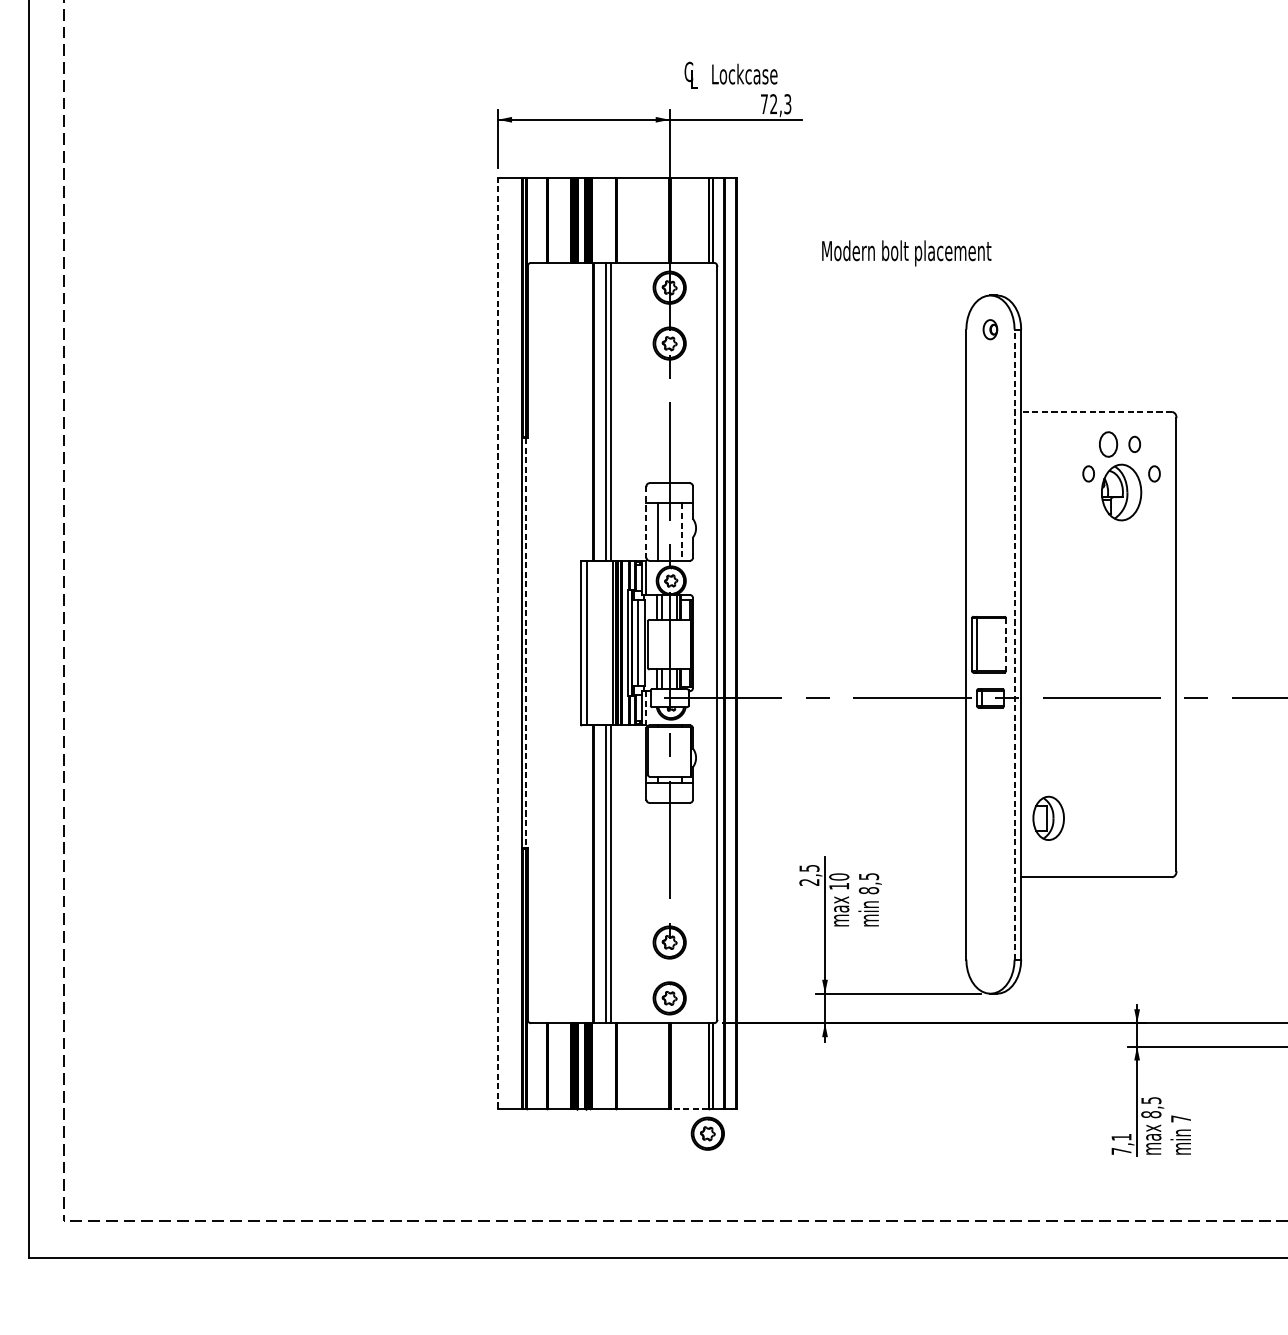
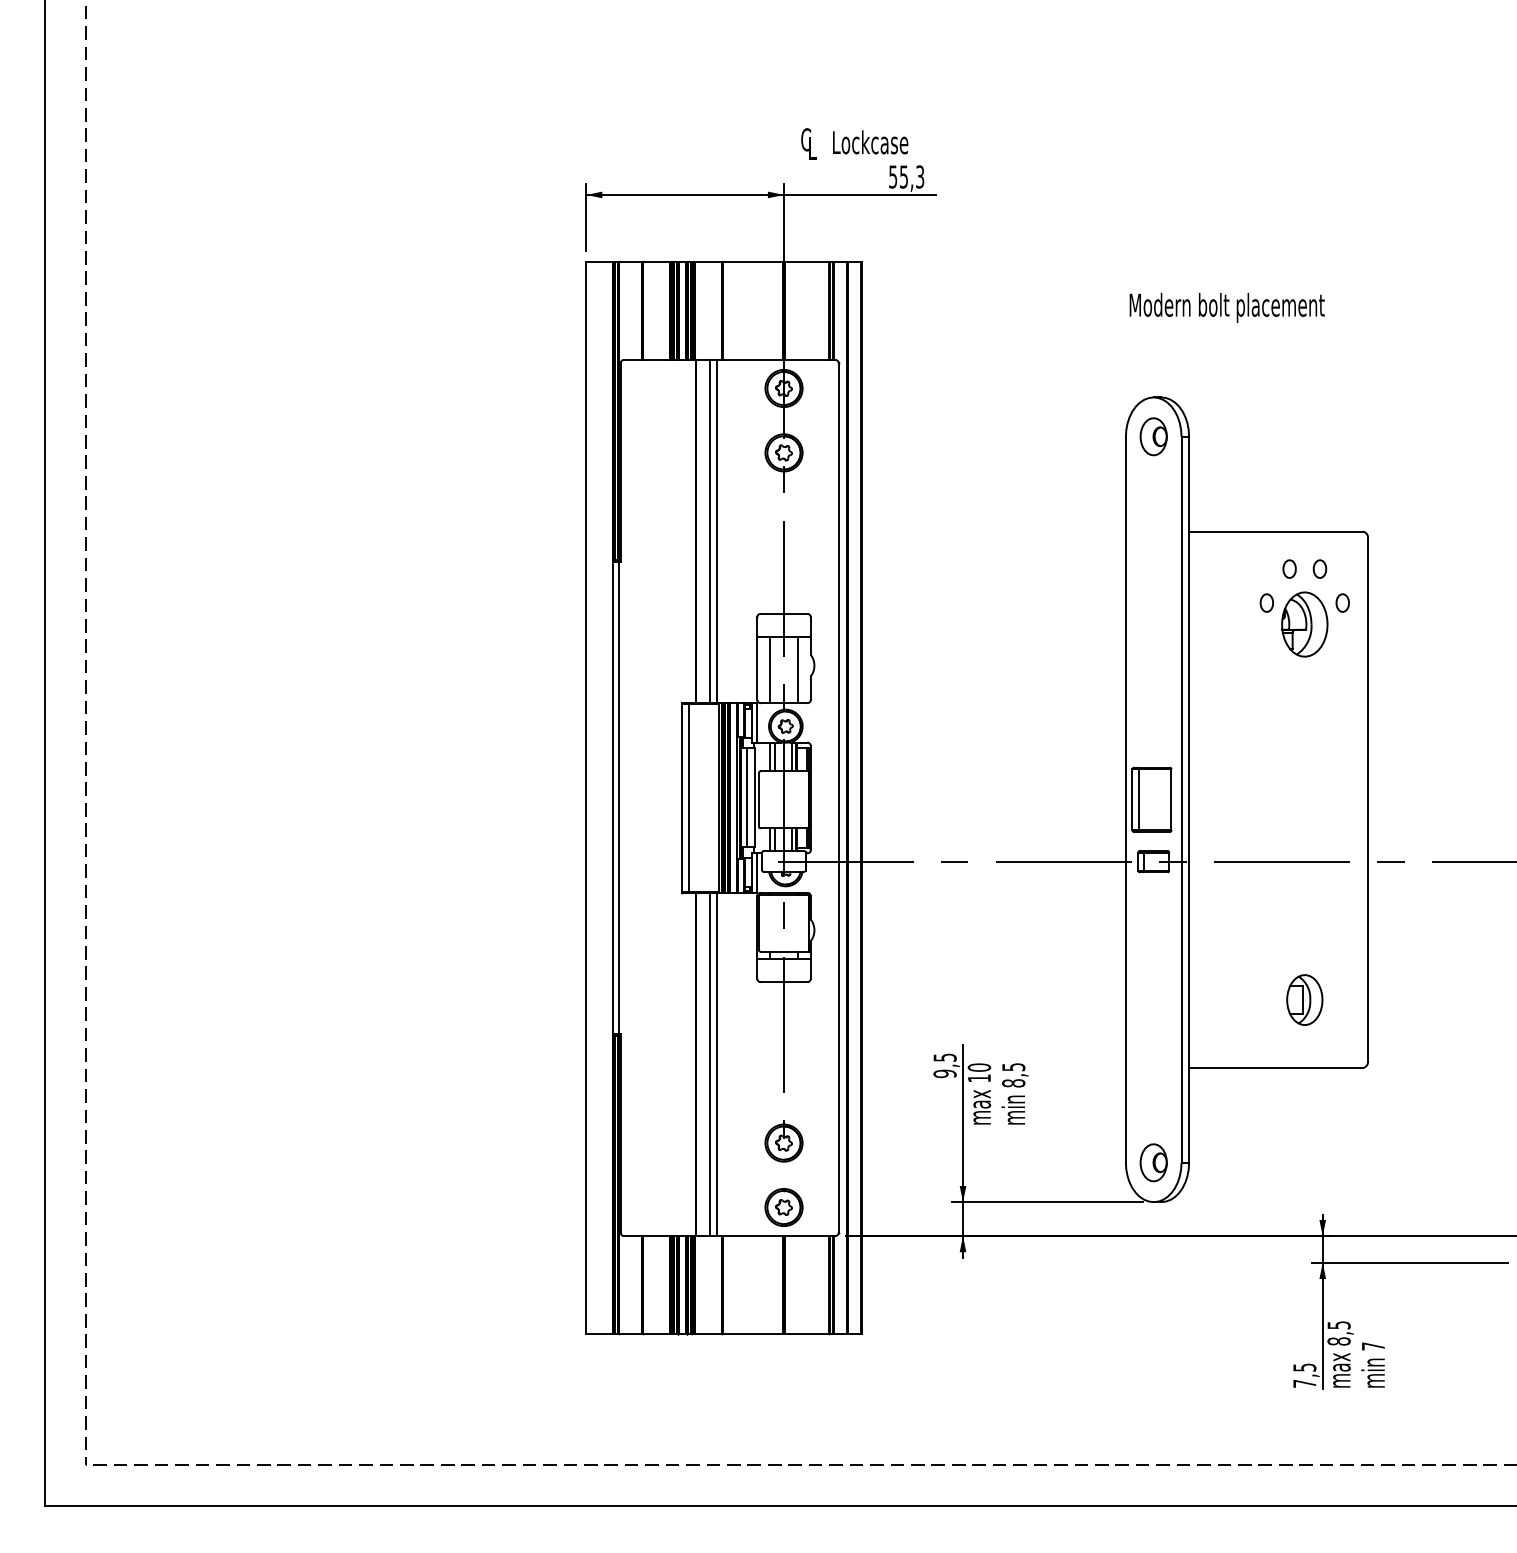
text: (769, 103) -> (898, 176), 72,3 -> 55,3
text: (906, 253) -> (1226, 307), moved
part: (990, 329) -> (1153, 436), size x1.67
line: (1097, 411) -> (1276, 531), dashed -> solid
part: (1108, 443) -> (1289, 568), size x0.62
line: (646, 522) -> (757, 659), dashed -> solid
line: (682, 532) -> (798, 670), dashed -> solid
line: (498, 642) -> (586, 797), dashed -> solid
line: (526, 643) -> (618, 798), dashed -> solid
line: (1014, 644) -> (1181, 799), dashed -> solid
line: (1005, 645) -> (1171, 800), dashed -> solid
line: (646, 708) -> (757, 873), dashed -> solid
part: (1048, 817) -> (1304, 999), moved
text: (808, 882) -> (944, 1073), 2,5 -> 9,5
part: (990, 959) -> (1153, 1162), added
line: (689, 1108) -> (806, 1334), dashed -> solid
part: (707, 1133) -> (827, 1363), removed
text: (1121, 1137) -> (1304, 1367), 7,1 -> 7,5

